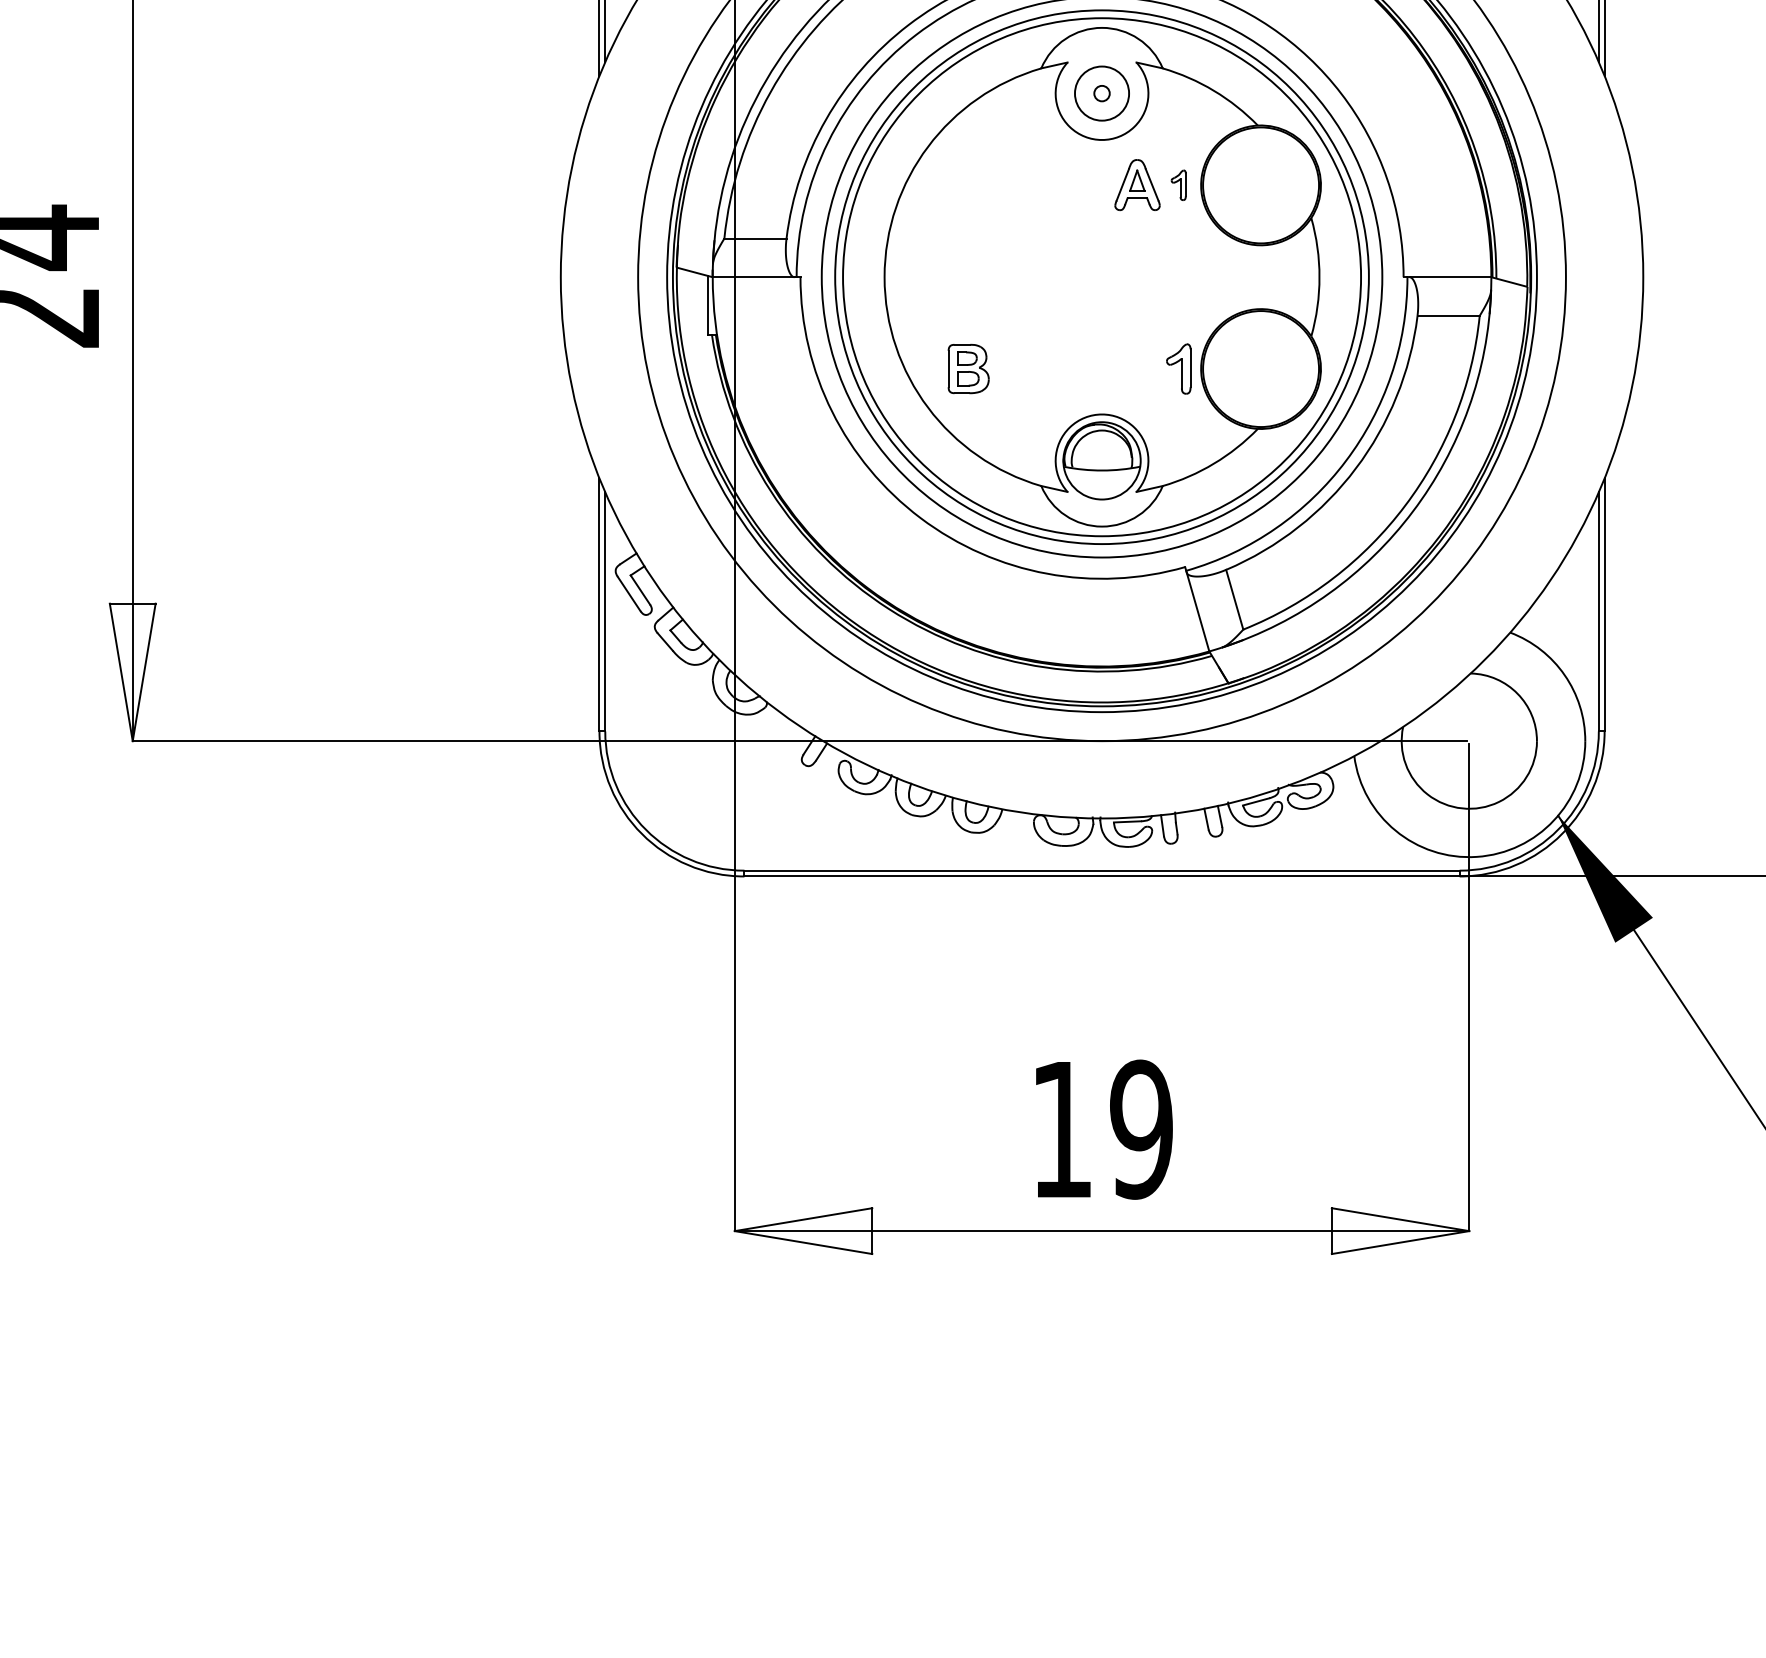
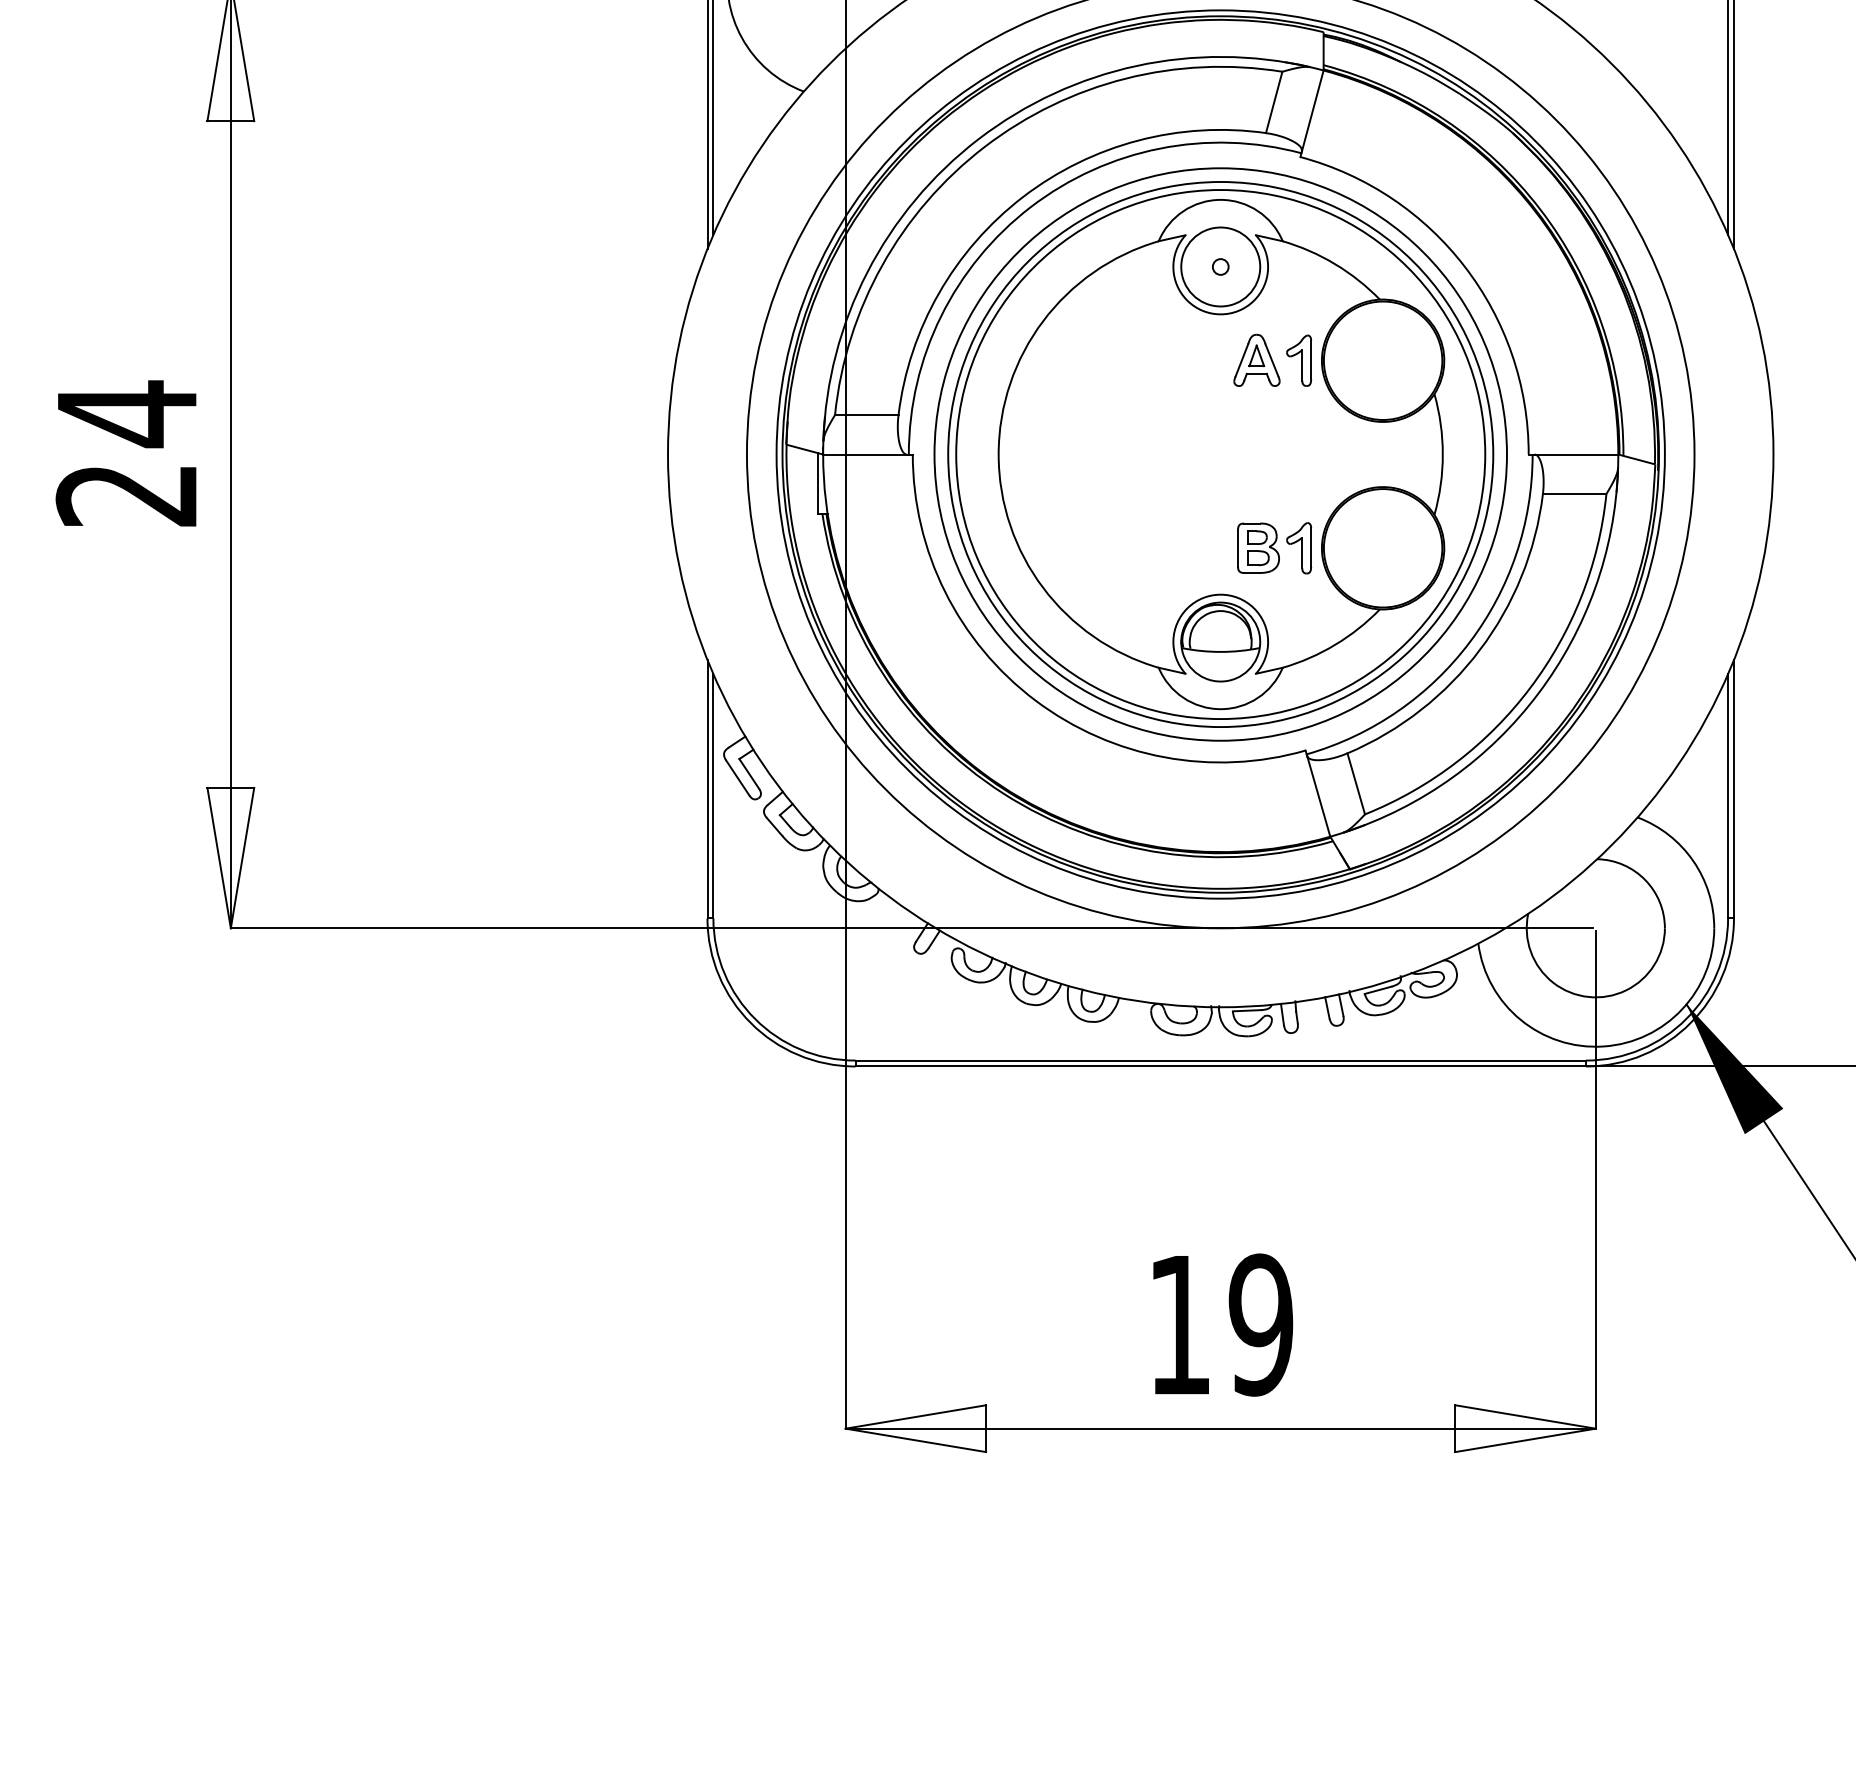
circle: (1101, 93) -> (1220, 266), size x1.43
part: (1178, 185) -> (1298, 360), size x1.67
part: (968, 368) -> (1258, 547), moved

